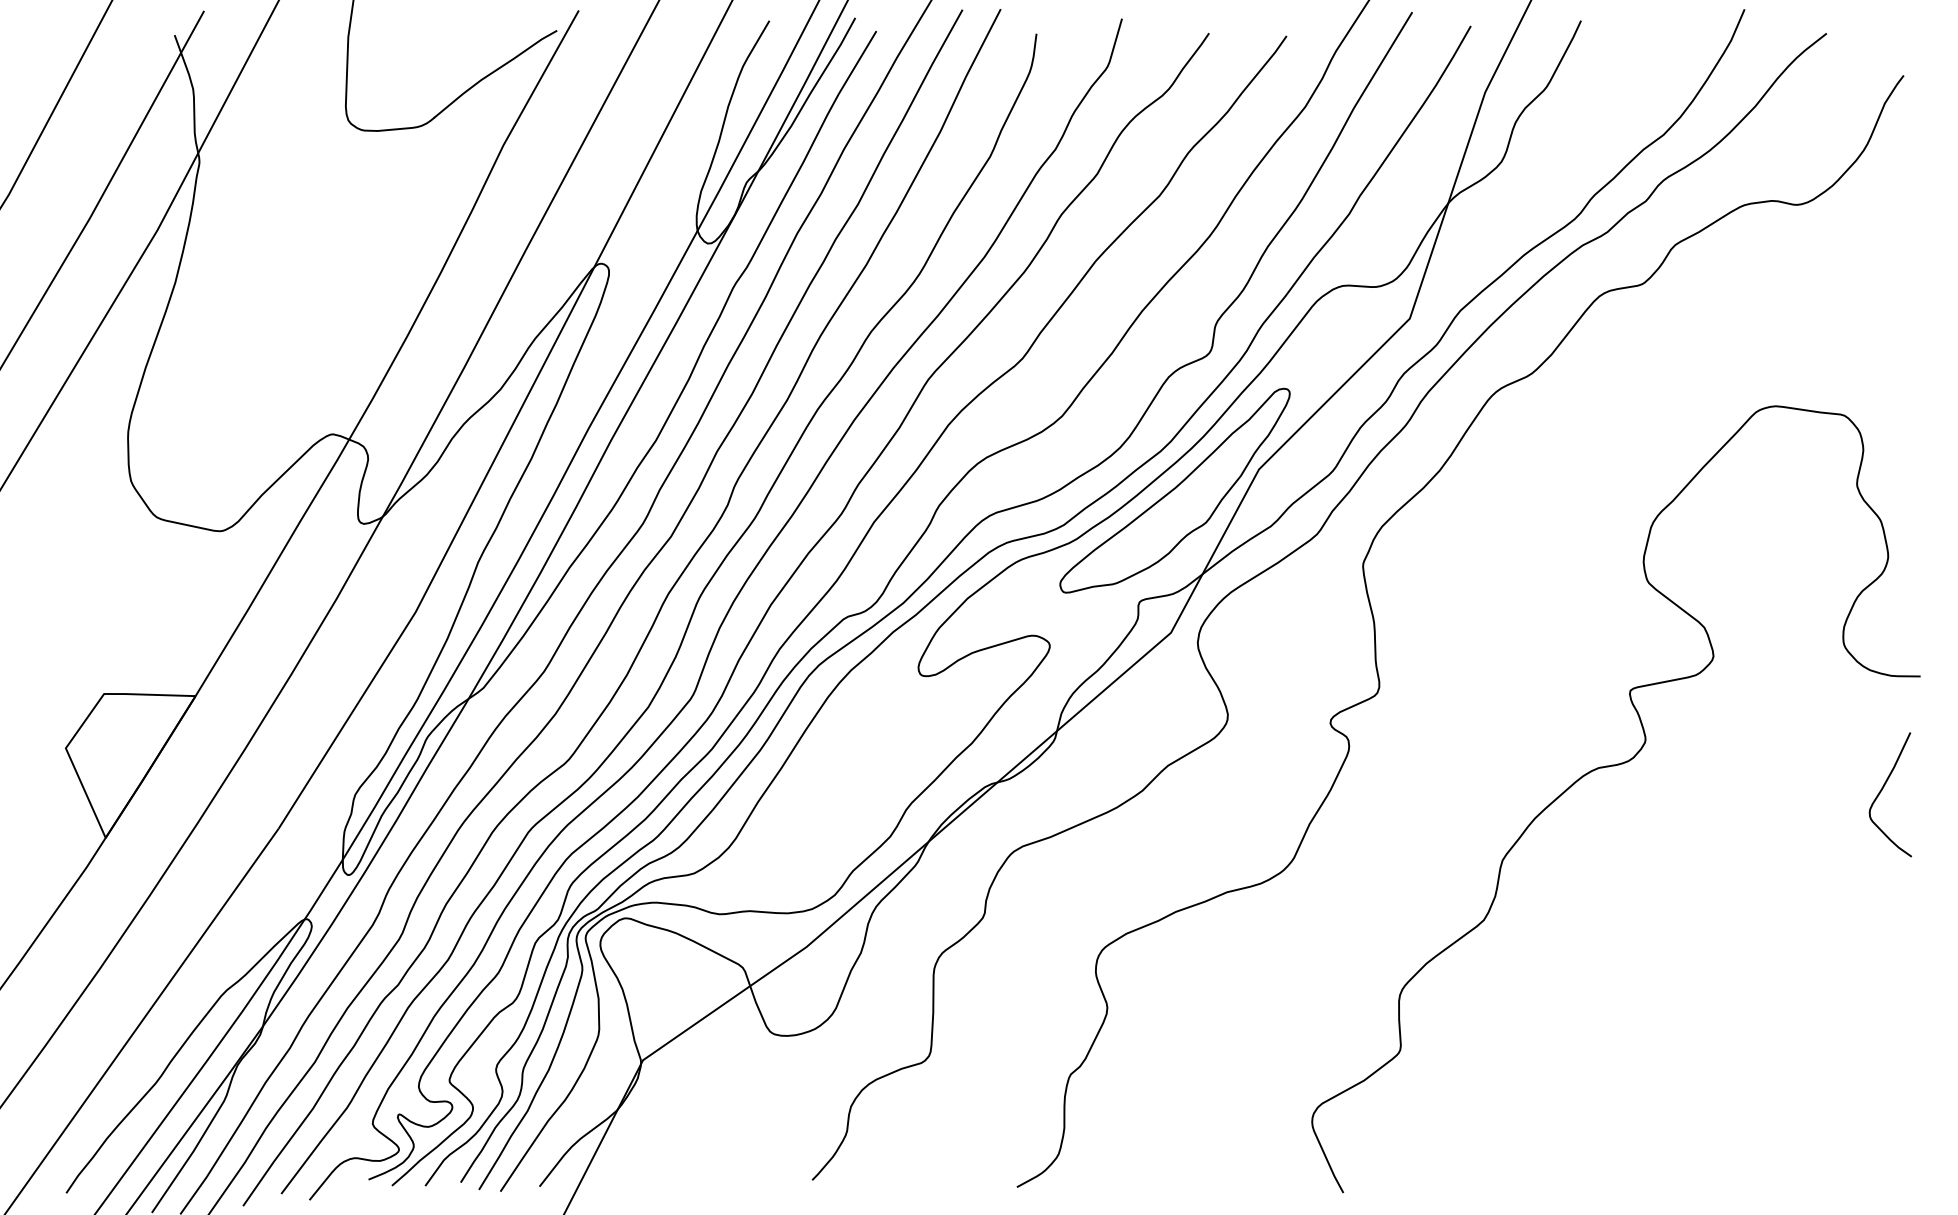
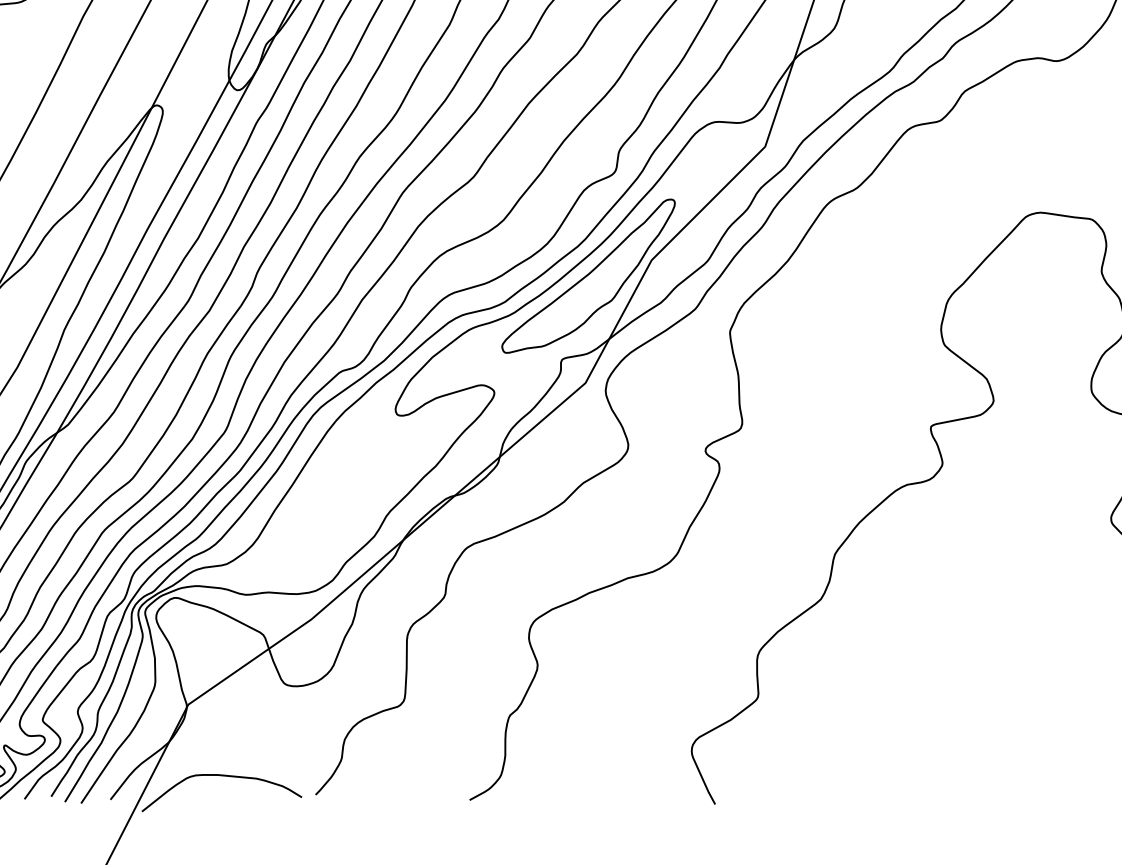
curve: (687, 1155) -> (221, 776), added

